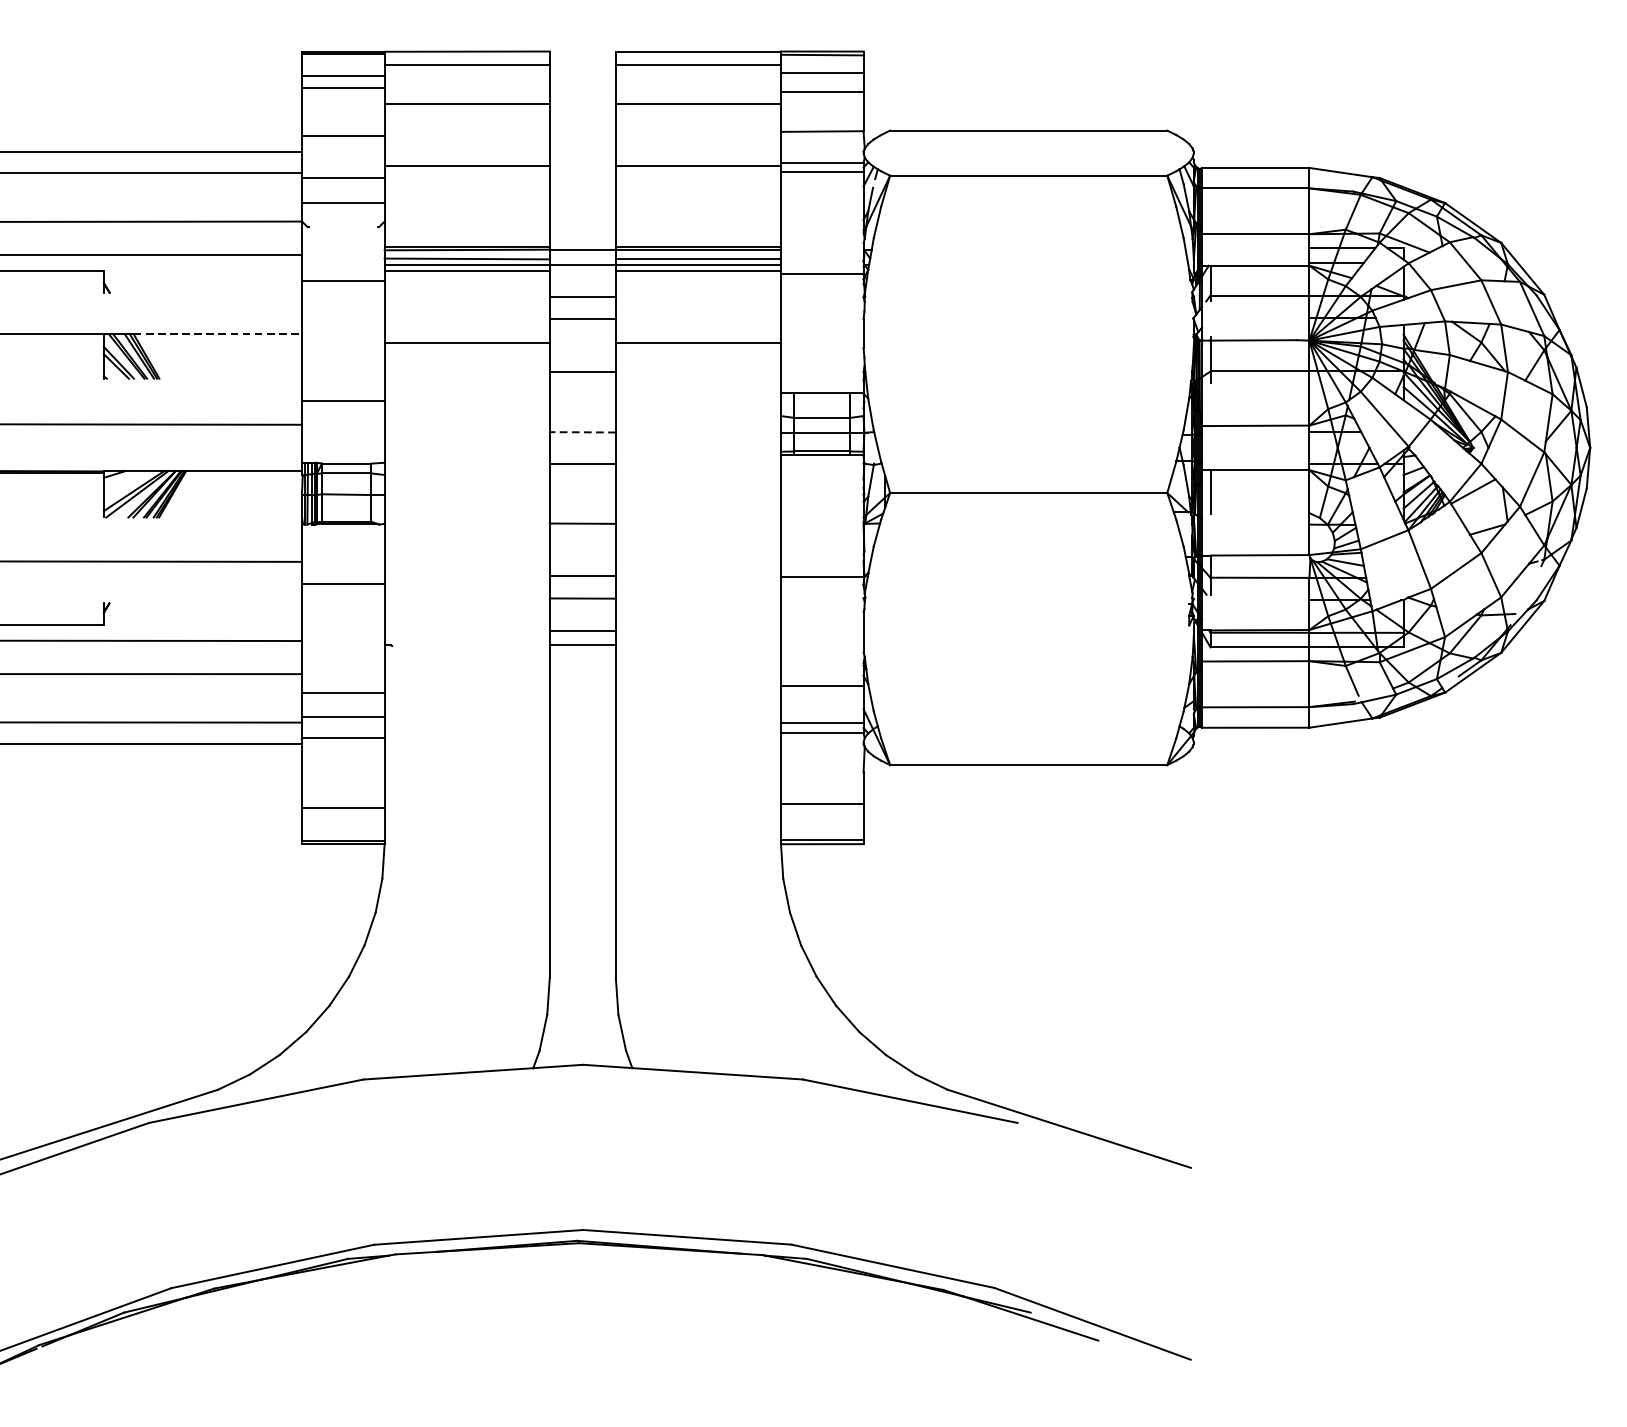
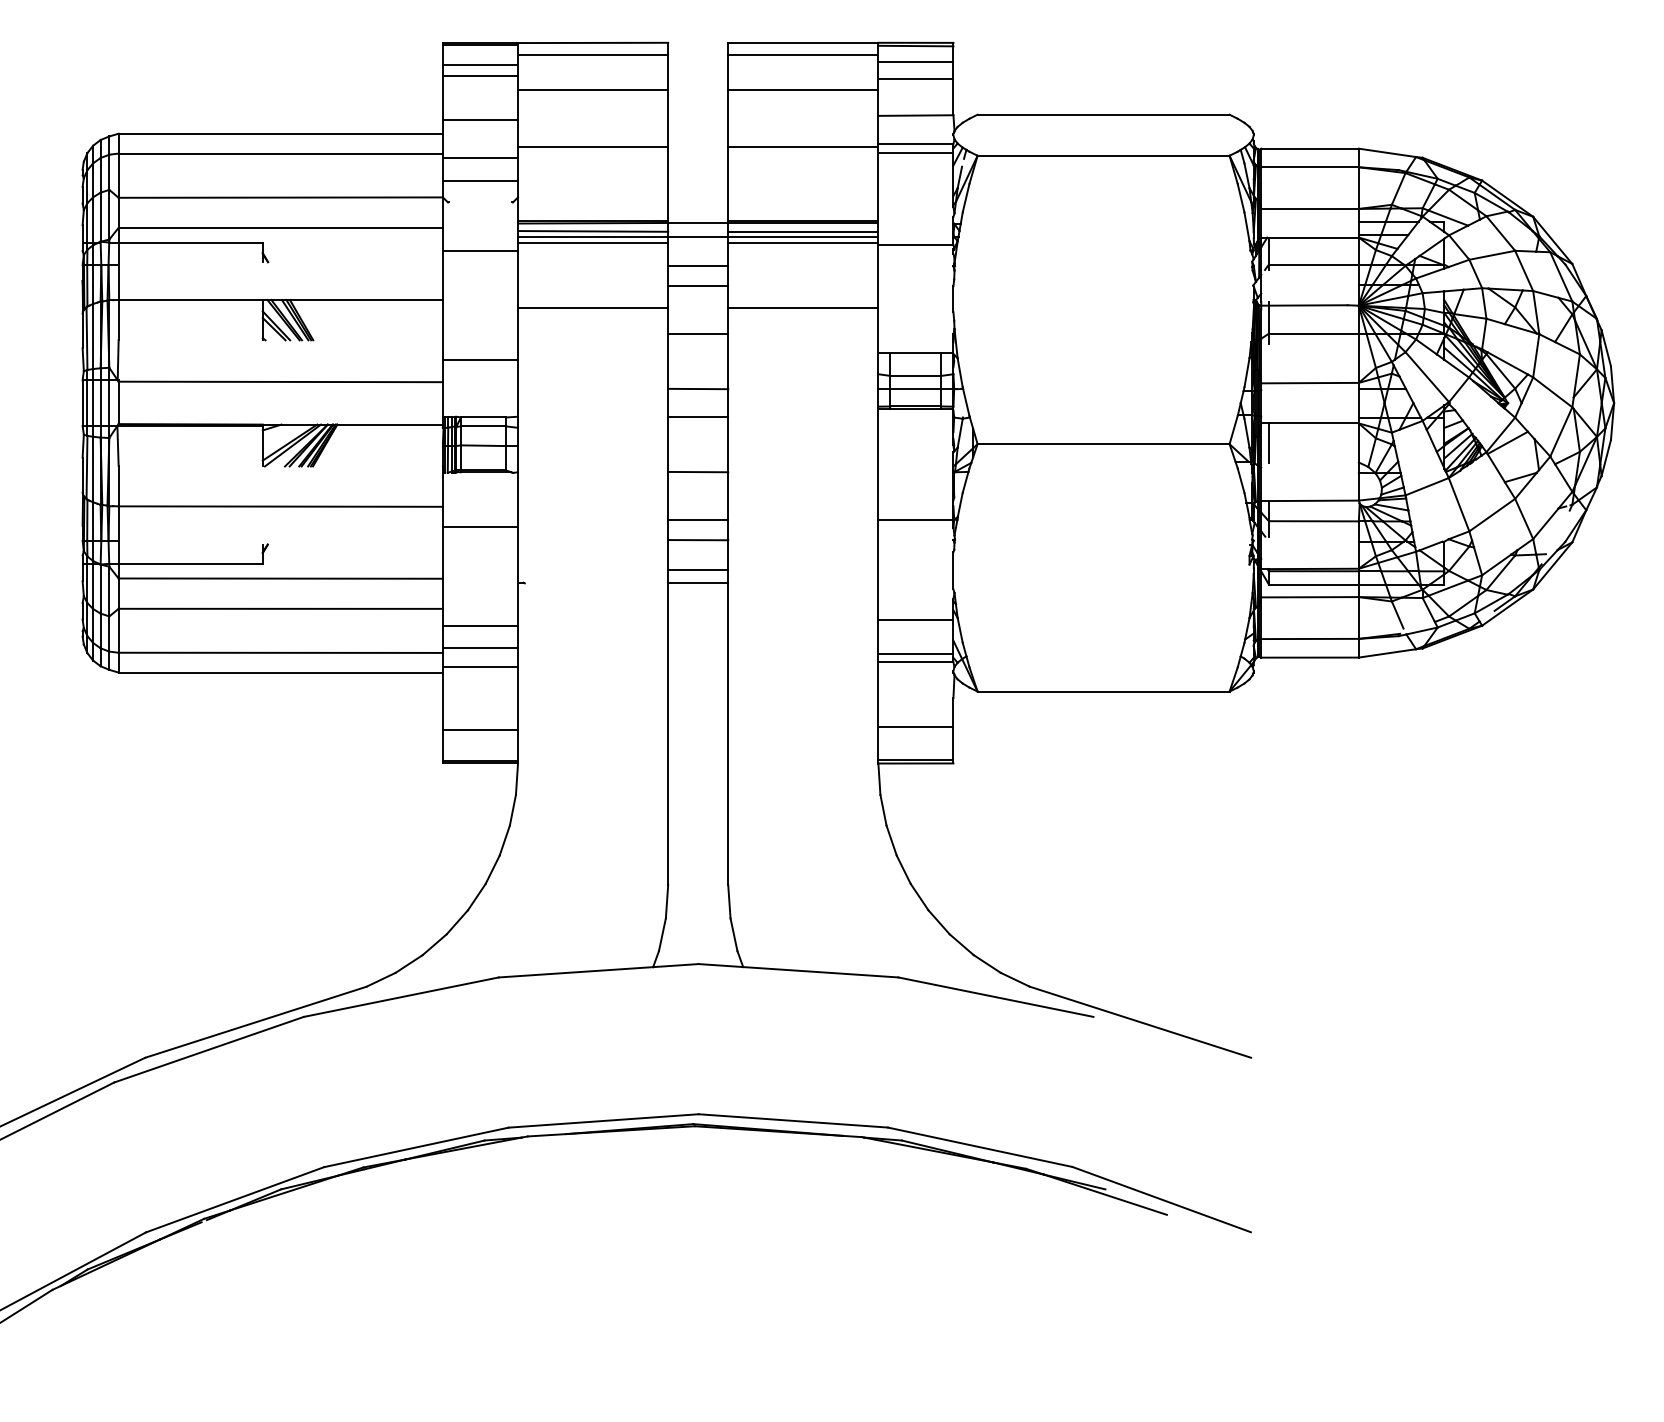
line: (217, 333) -> (366, 299), dashed -> solid
line: (582, 432) -> (697, 389), dashed -> solid

